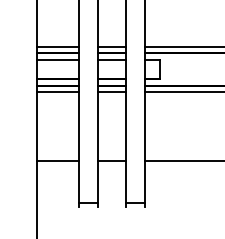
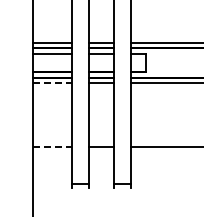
line: (59, 91) -> (53, 83), solid -> dashed
line: (59, 161) -> (53, 146), solid -> dashed

